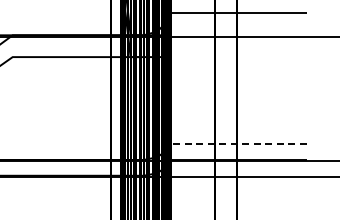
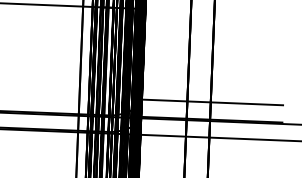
line: (239, 143) -> (213, 102), dashed -> solid

